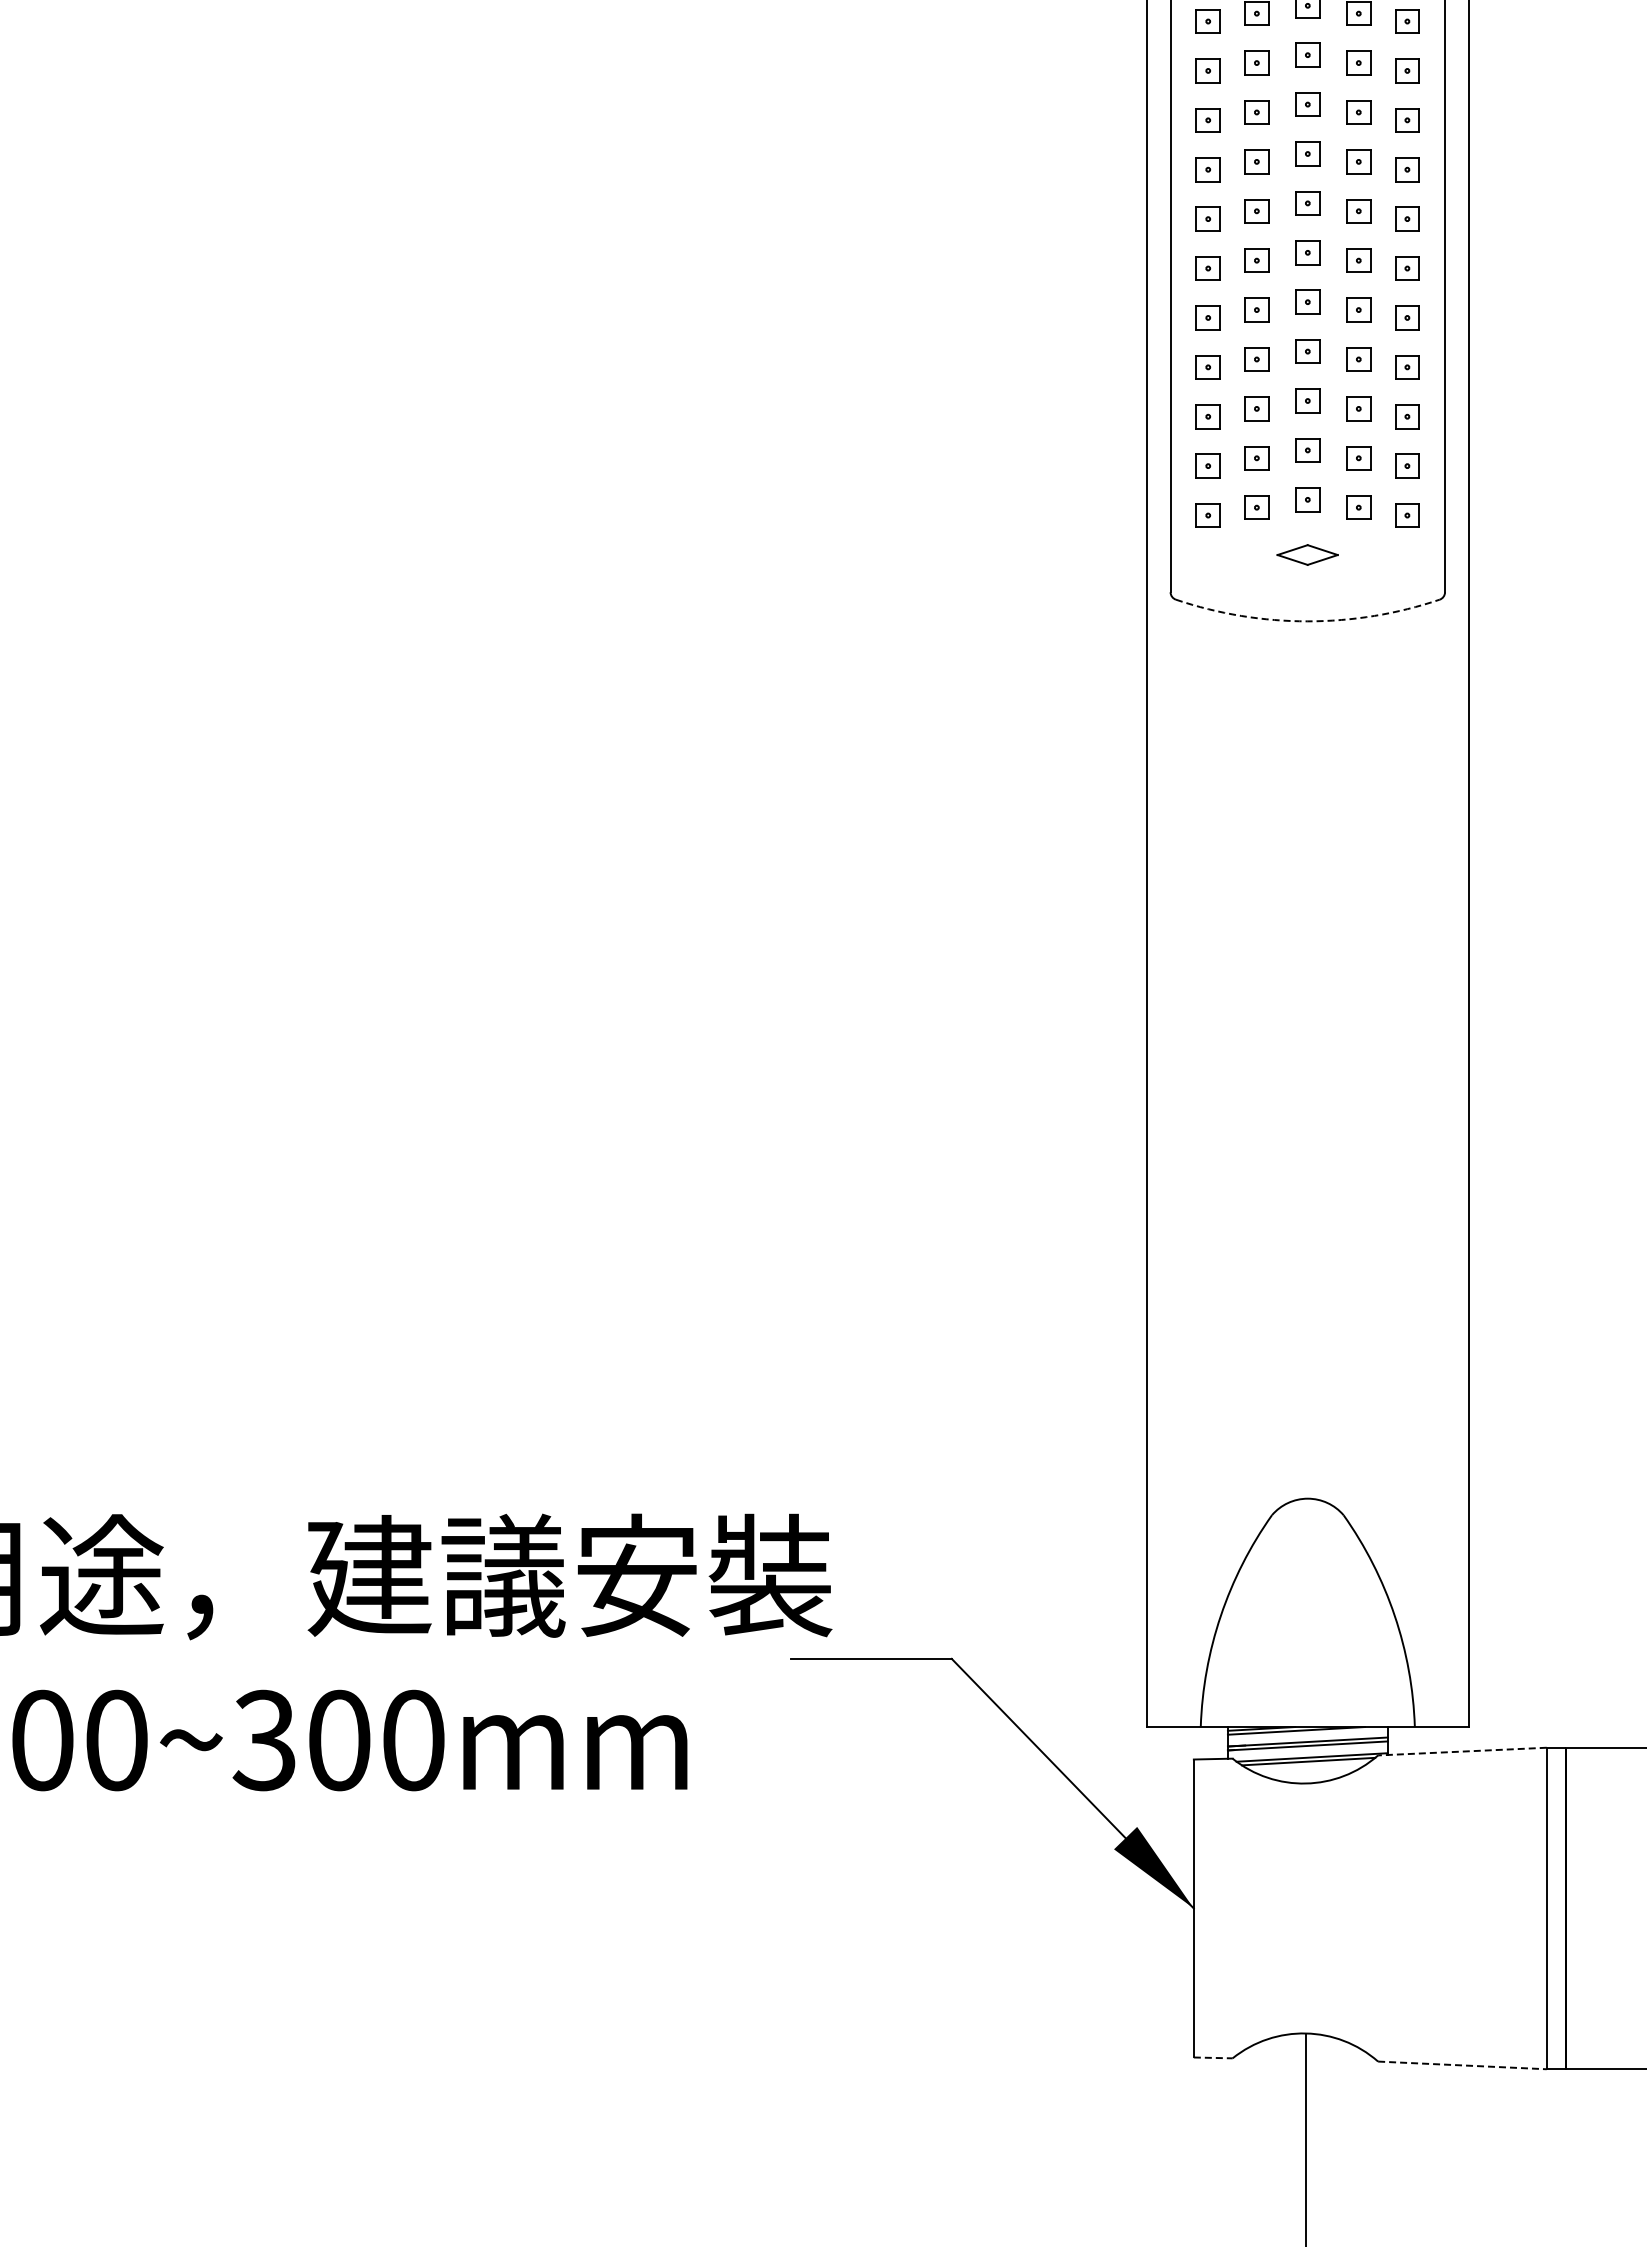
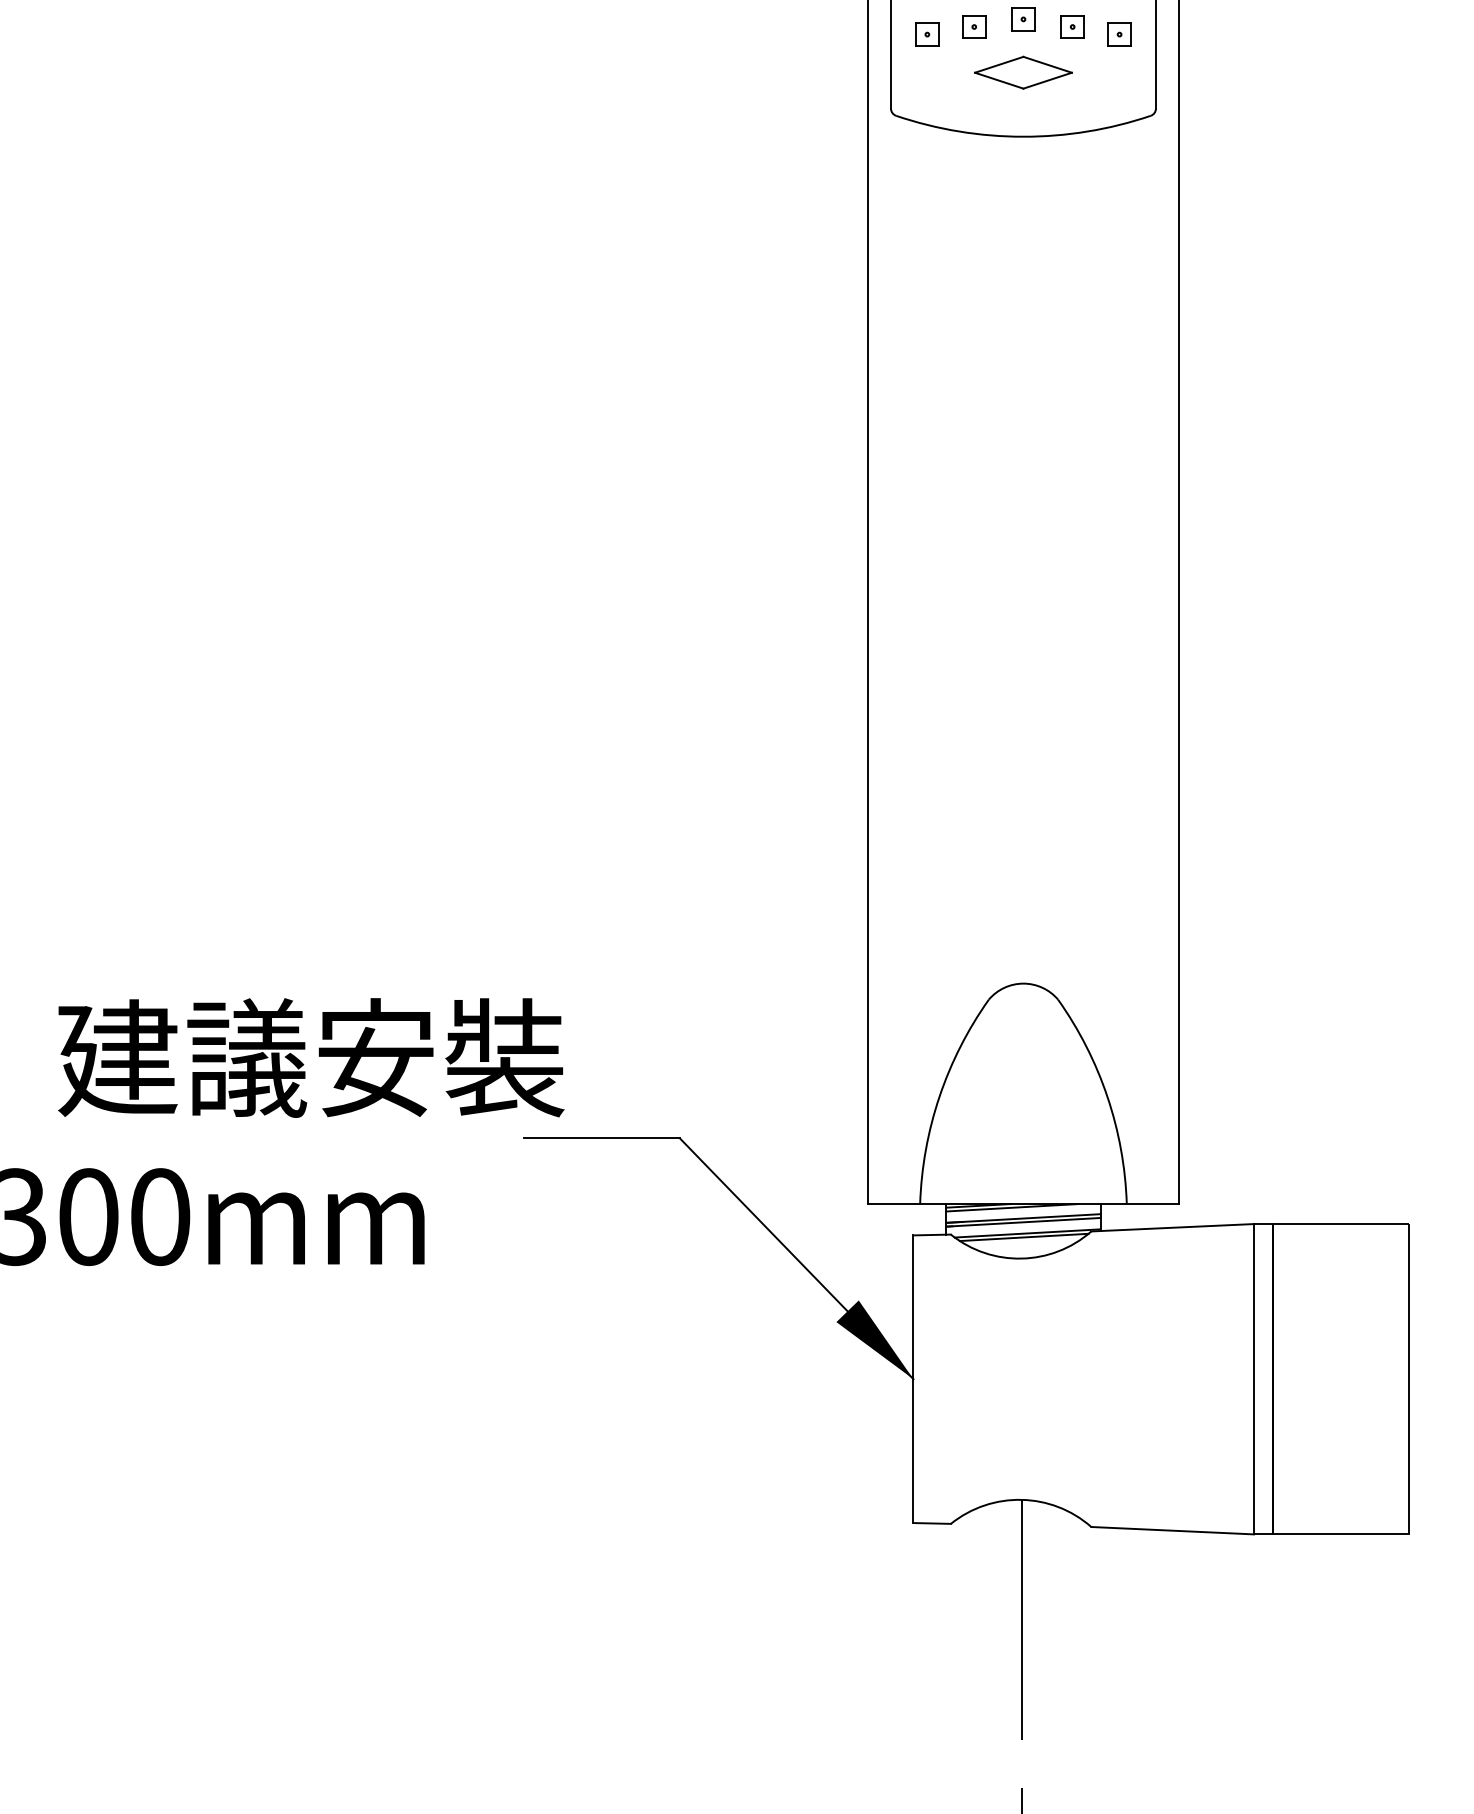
part: (1307, 554) -> (1023, 72), size x1.67
arc: (1307, 621) -> (1023, 136), dashed -> solid
line: (1461, 1751) -> (1171, 1227), dashed -> solid
line: (1213, 2057) -> (932, 1523), dashed -> solid
line: (1462, 2065) -> (1172, 1530), dashed -> solid

